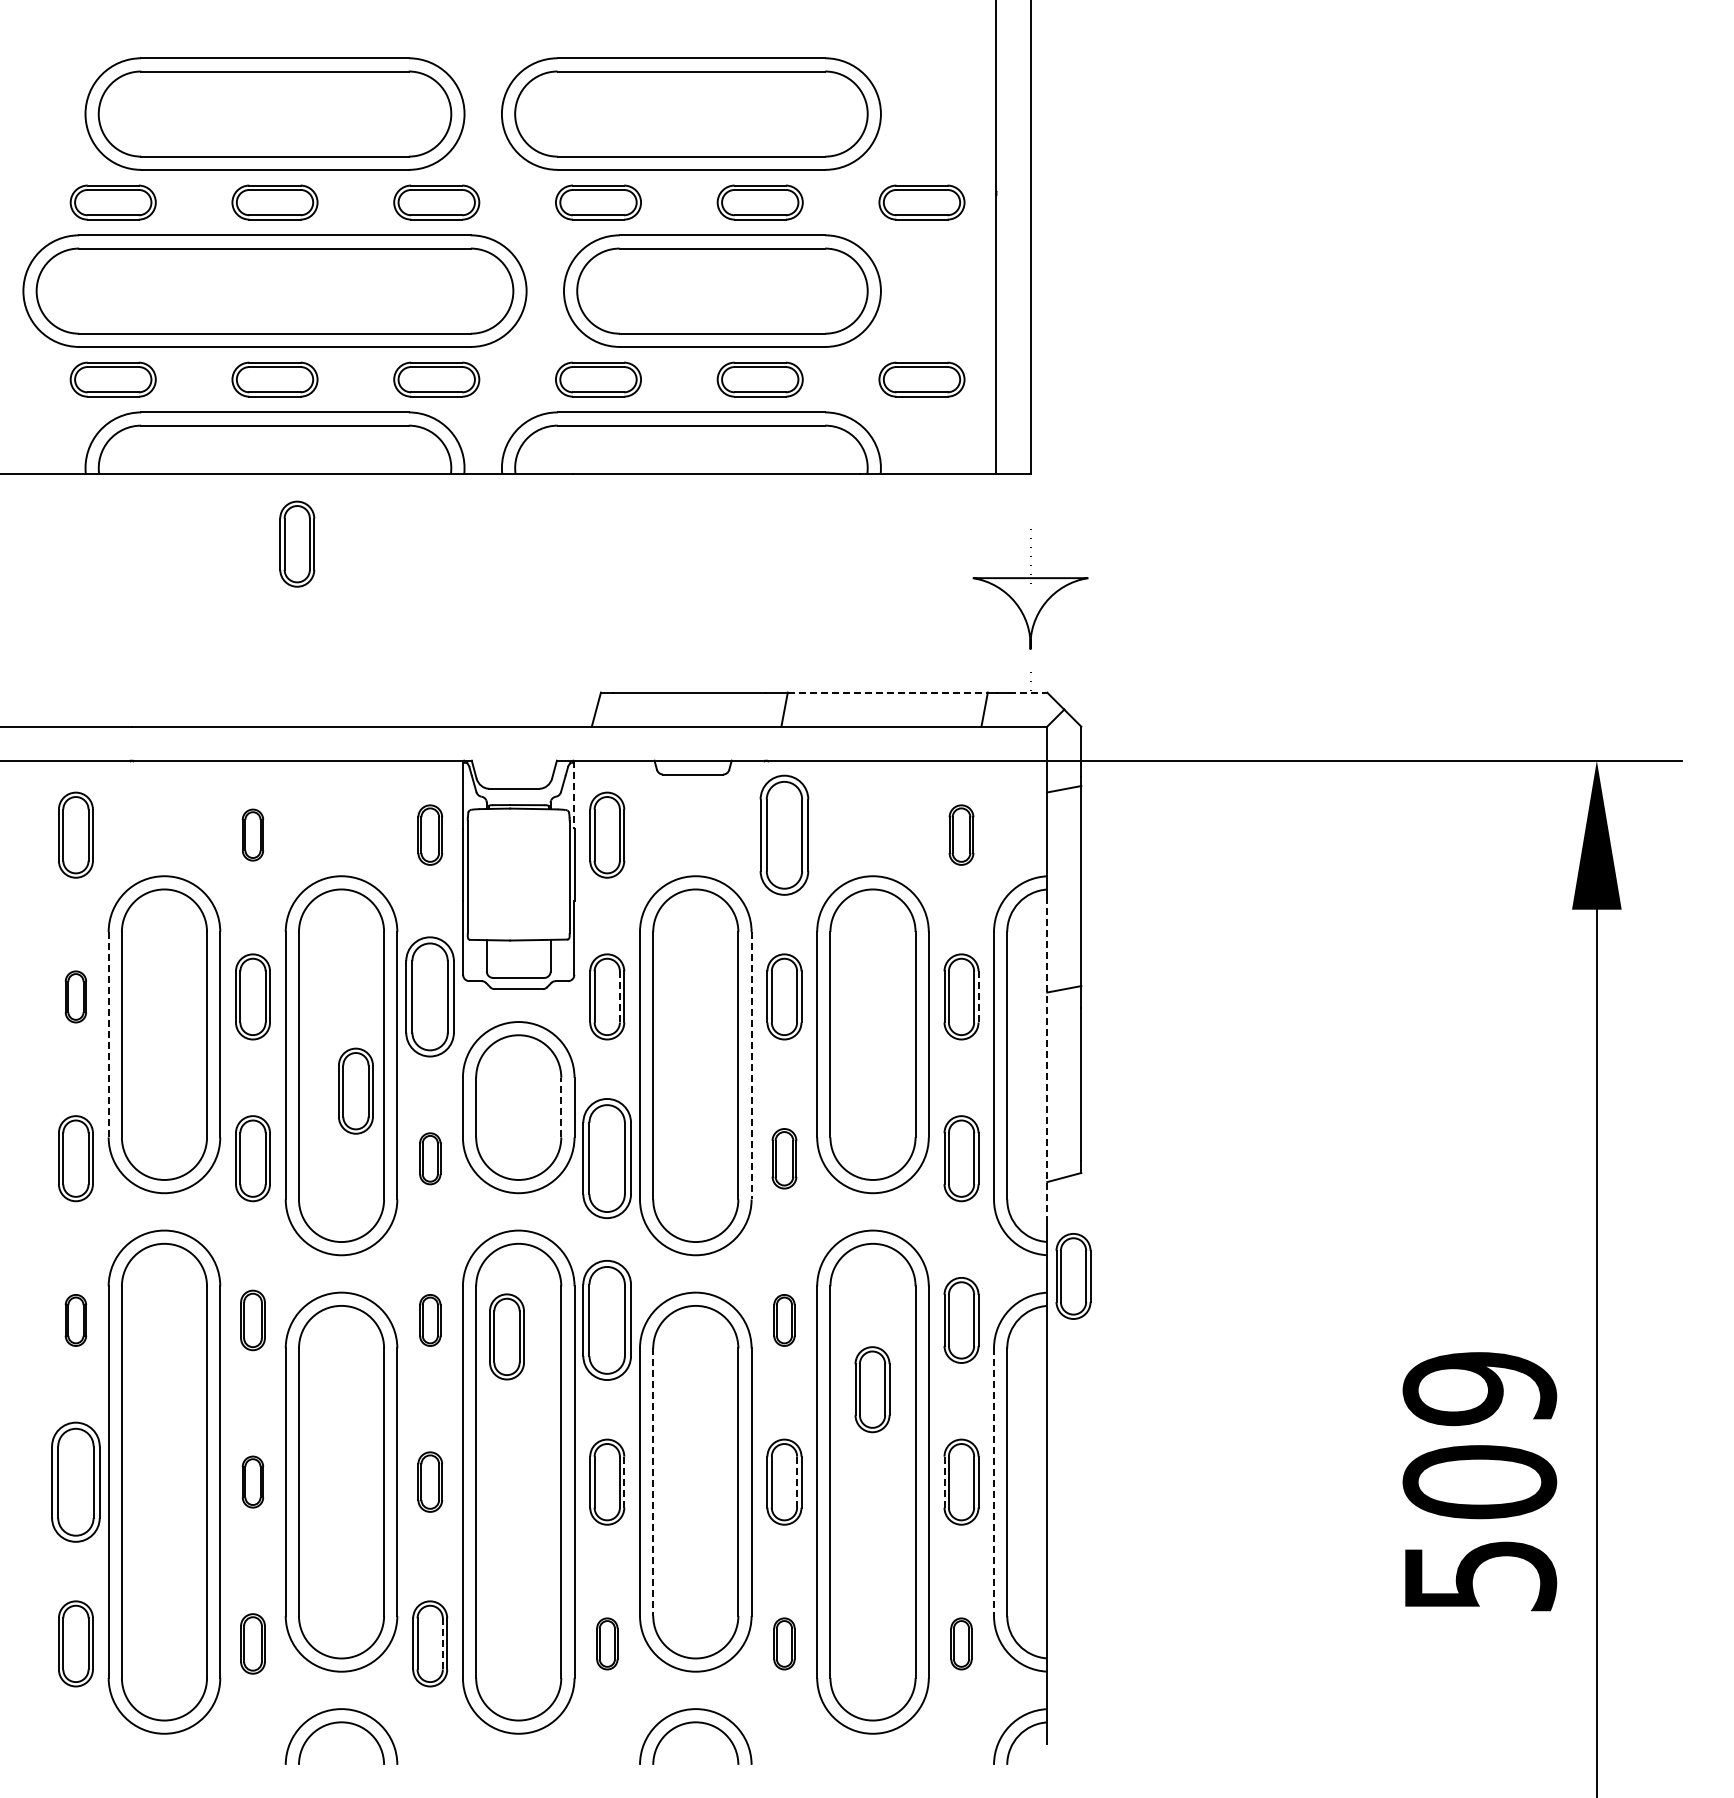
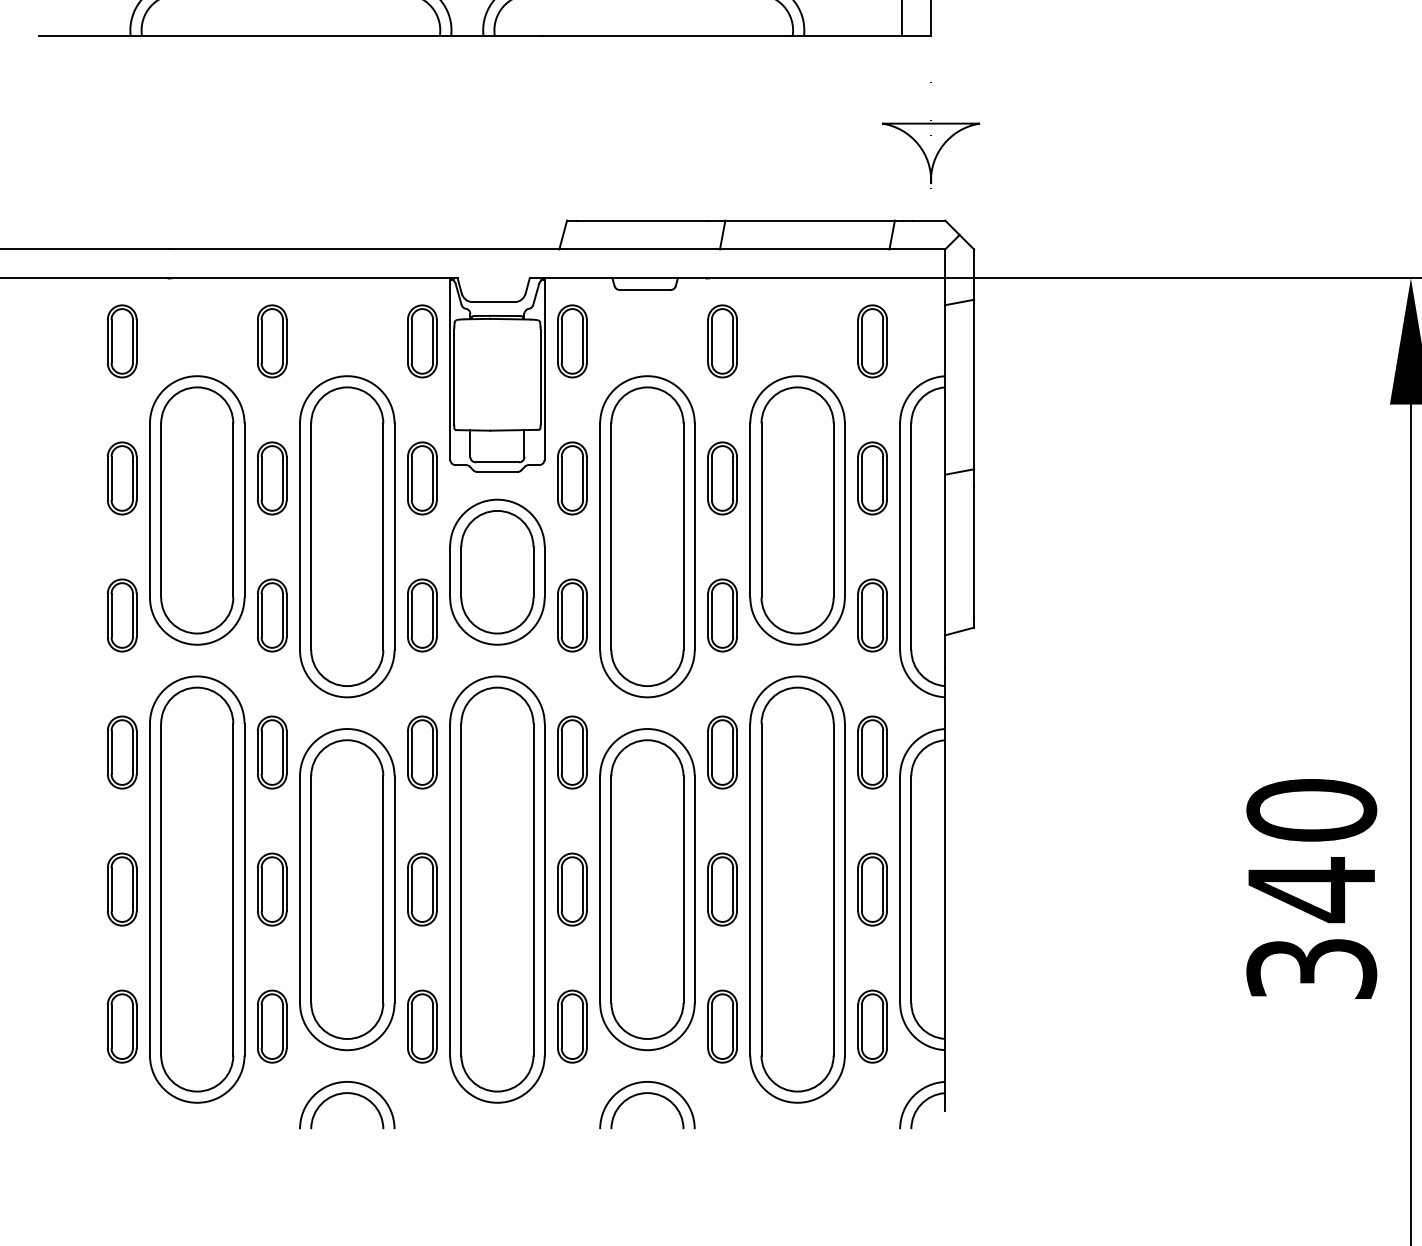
part: (297, 543) -> (309, 94), removed
line: (888, 692) -> (810, 220), dashed -> solid
line: (1028, 692) -> (929, 220), dashed -> solid
line: (574, 794) -> (544, 306), dashed -> solid
part: (252, 834) -> (271, 340), size x1.67
part: (430, 834) -> (422, 340), size x1.43
part: (784, 834) -> (722, 340), size x0.71
part: (961, 834) -> (872, 340), size x1.43
part: (75, 996) -> (121, 478), size x1.67
part: (430, 996) -> (422, 478), size x0.71
line: (619, 996) -> (582, 478), dashed -> solid
line: (978, 996) -> (886, 478), dashed -> solid
line: (108, 1034) -> (149, 510), dashed -> solid
line: (1047, 1058) -> (945, 530), dashed -> solid
line: (751, 1065) -> (694, 536), dashed -> solid
part: (355, 1090) -> (359, 557), removed
line: (561, 1107) -> (533, 572), dashed -> solid
part: (430, 1158) -> (422, 615), size x1.67
part: (607, 1158) -> (572, 615), size x0.71
part: (784, 1158) -> (722, 615), size x1.43
part: (1073, 1276) -> (967, 715), removed
part: (75, 1320) -> (121, 752), size x1.67
part: (252, 1320) -> (271, 752), size x1.43
part: (430, 1320) -> (422, 752), size x1.67
part: (607, 1320) -> (572, 752), size x0.71
part: (784, 1320) -> (722, 752), size x1.67
part: (506, 1336) -> (487, 766), removed
part: (872, 1389) -> (797, 811), removed
part: (75, 1481) -> (121, 889), size x0.71
part: (252, 1481) -> (271, 889), size x1.67
part: (430, 1481) -> (422, 889), size x1.43
text: (1479, 1481) -> (1311, 889), 509 -> 340
line: (624, 1482) -> (587, 889), dashed -> solid
line: (653, 1482) -> (611, 889), dashed -> solid
line: (797, 1482) -> (733, 889), dashed -> solid
line: (944, 1482) -> (858, 889), dashed -> solid
line: (994, 1482) -> (900, 889), dashed -> solid
part: (252, 1643) -> (271, 1026), size x1.43
line: (442, 1643) -> (432, 1026), dashed -> solid
part: (607, 1643) -> (572, 1026), size x1.67
part: (784, 1643) -> (722, 1026), size x1.67
part: (961, 1643) -> (872, 1026), size x1.67

